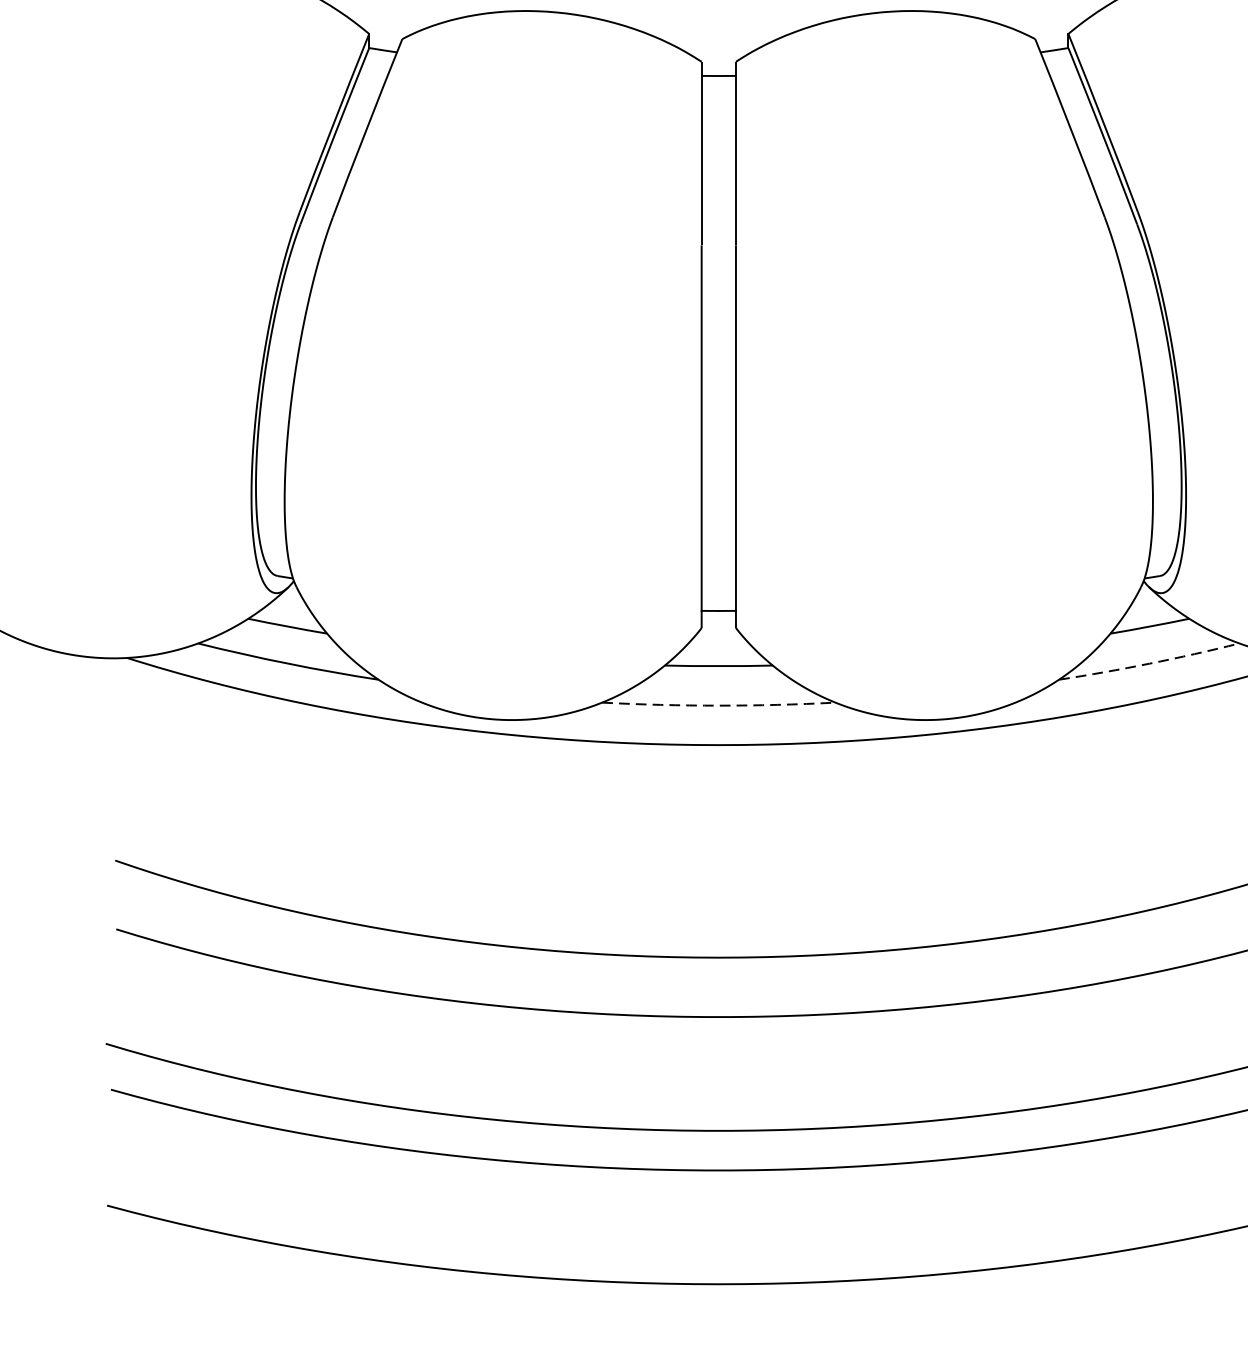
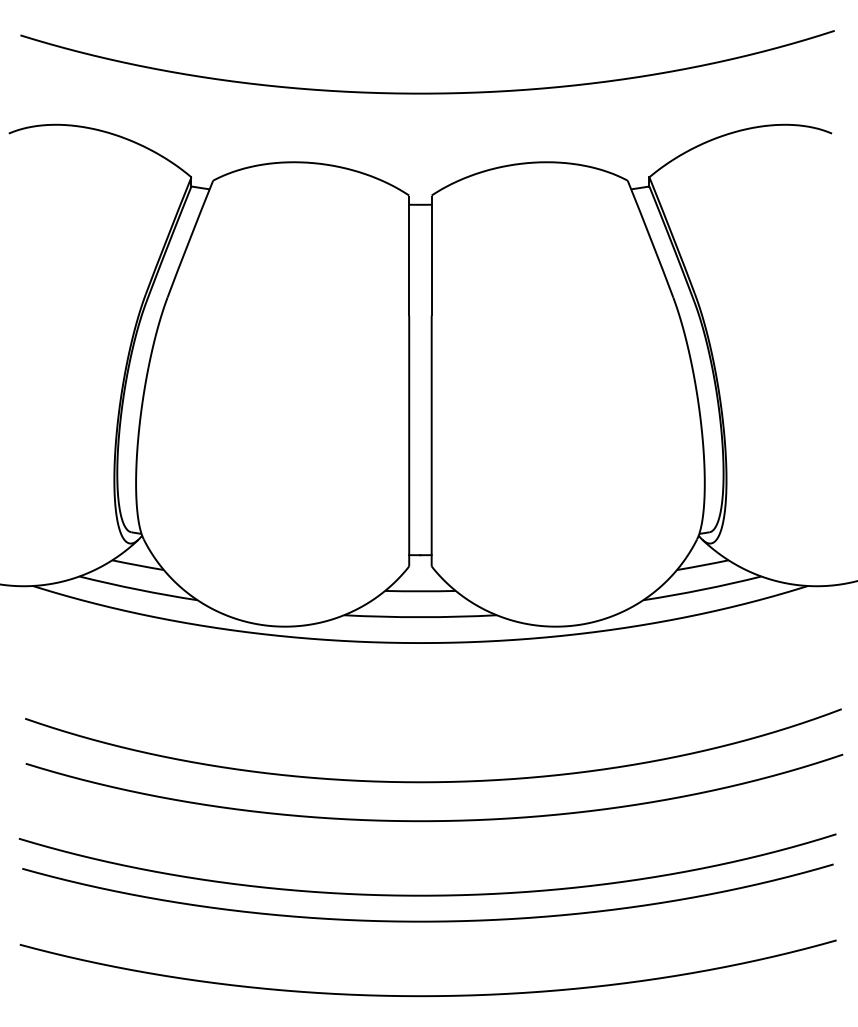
arc: (1149, 663) -> (702, 589), dashed -> solid
arc: (718, 706) -> (420, 617), dashed -> solid

